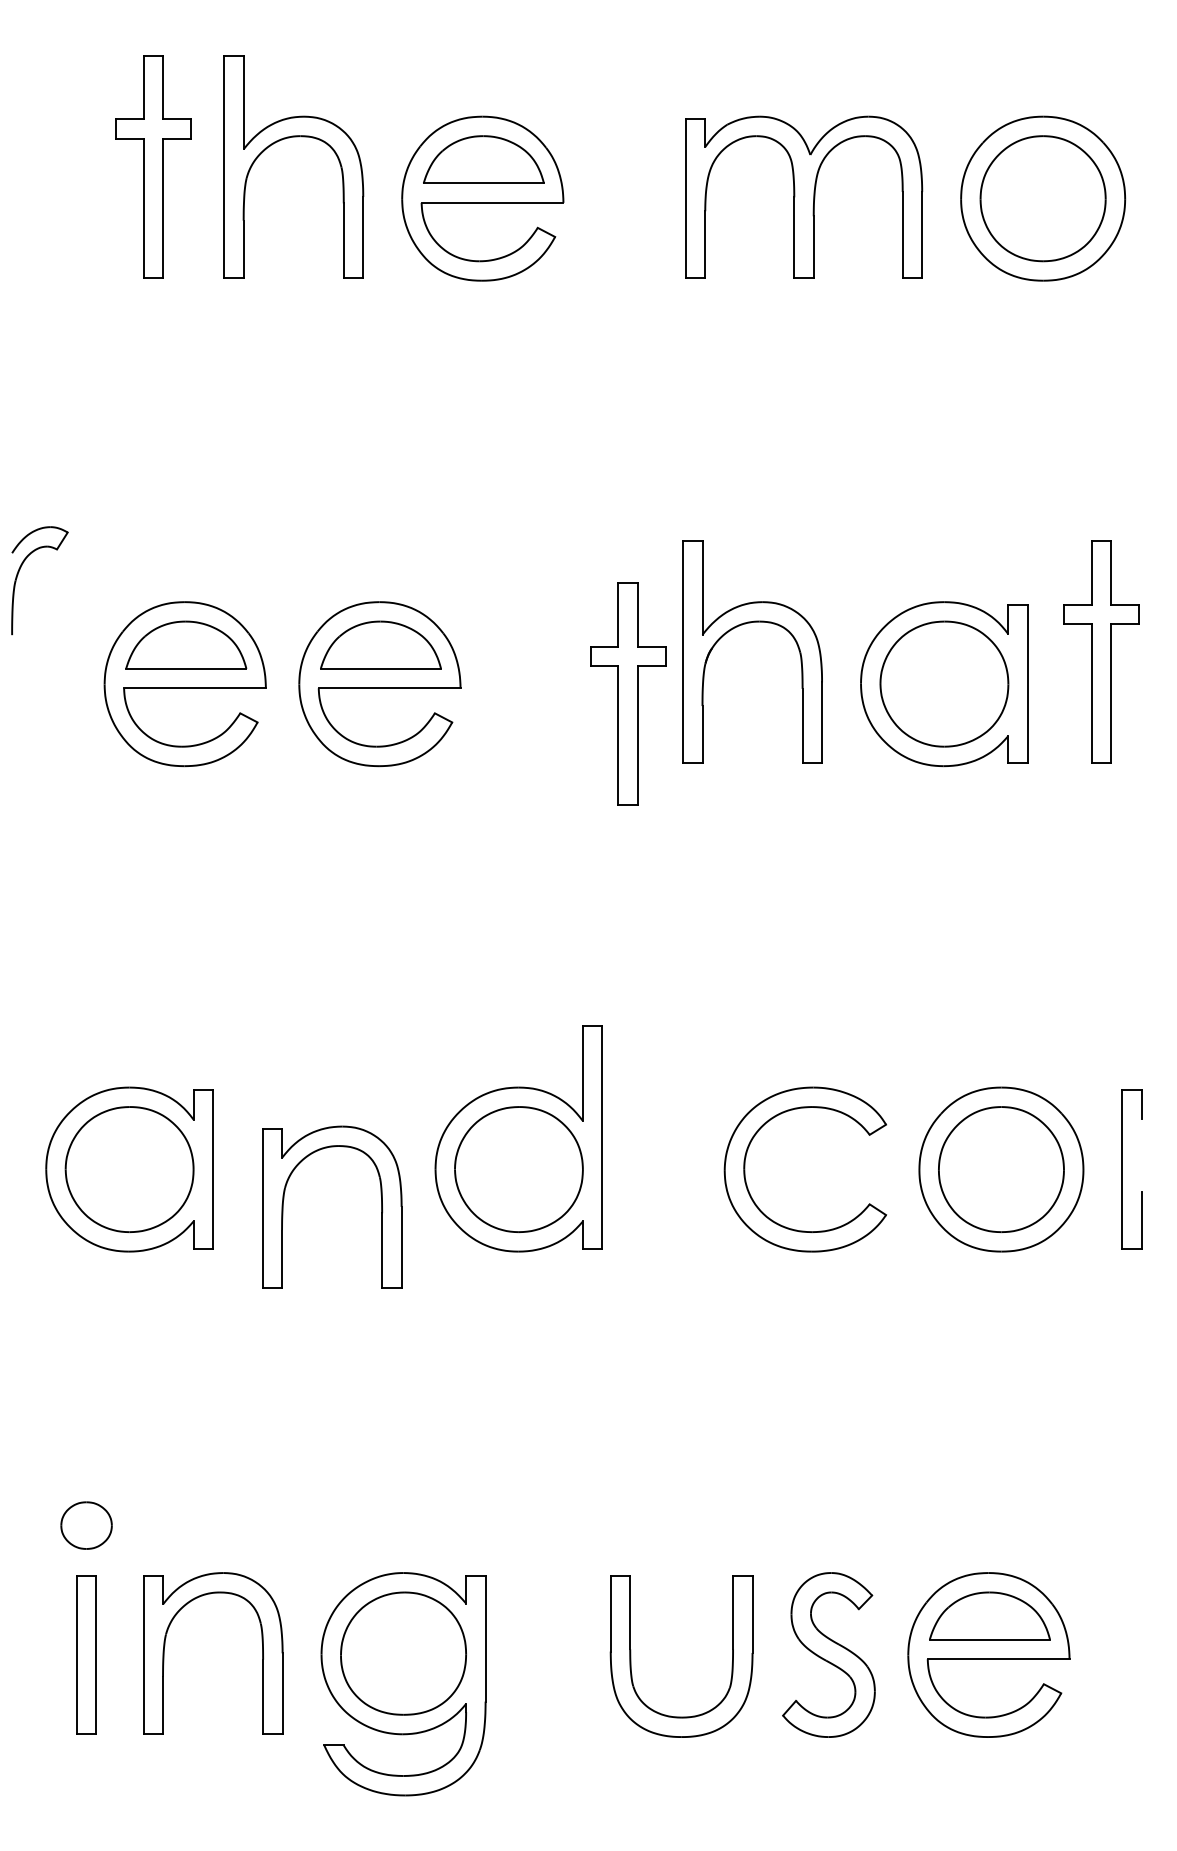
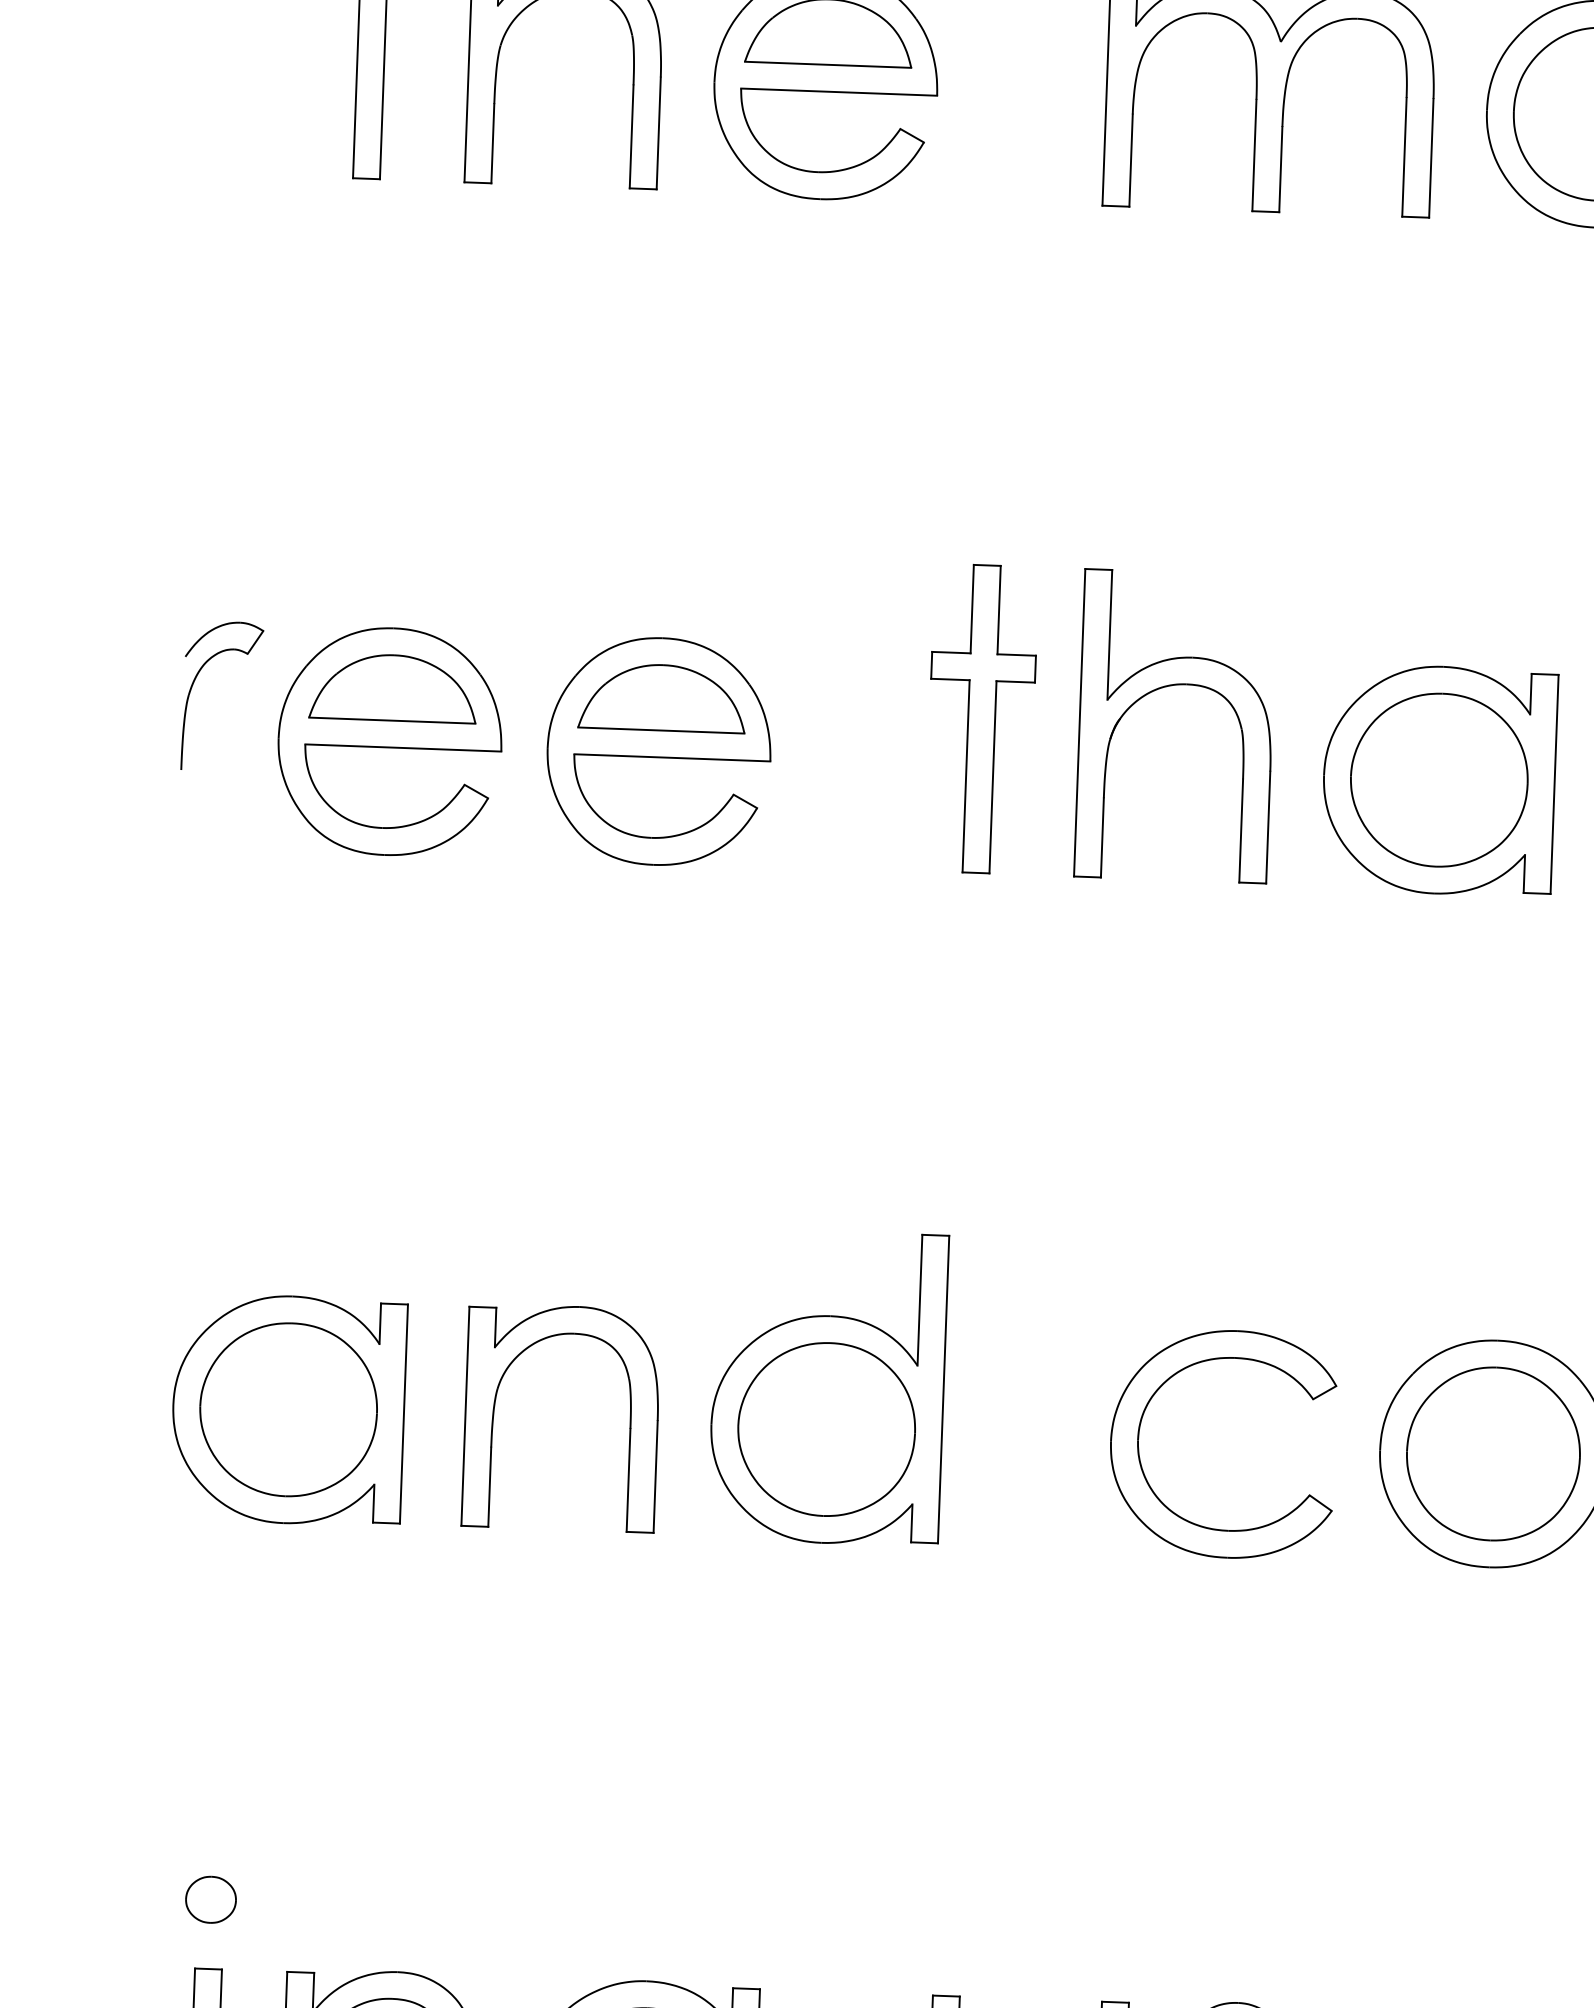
part: (19, 572) -> (194, 683), moved
part: (628, 693) -> (982, 718), moved
part: (284, 1199) -> (496, 1404), moved
part: (86, 1525) -> (210, 1899), size x0.71

